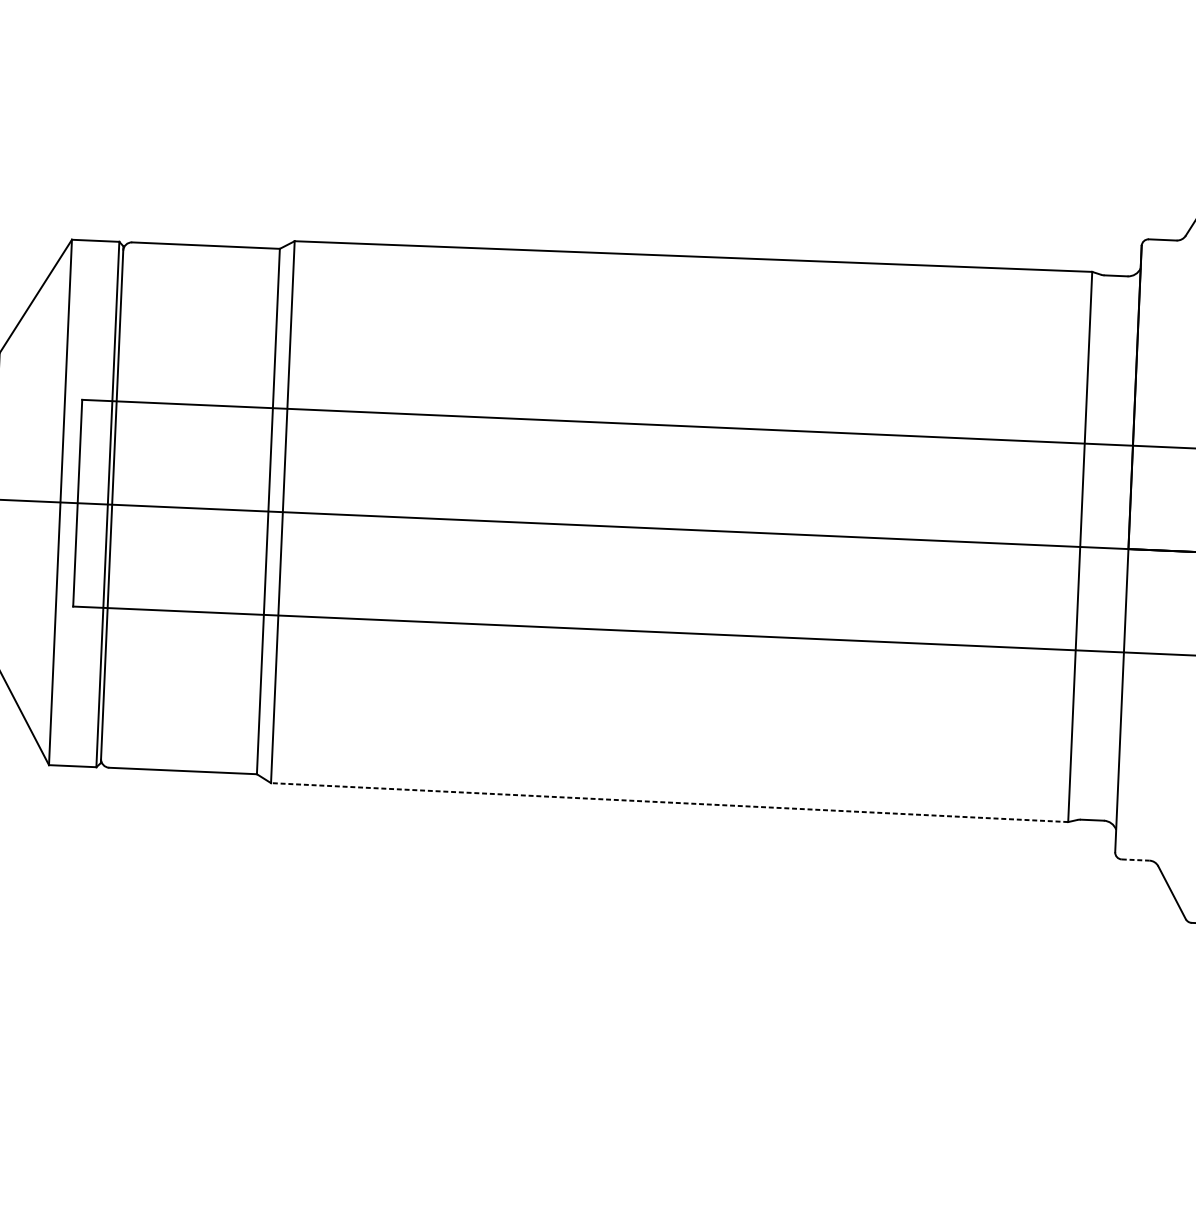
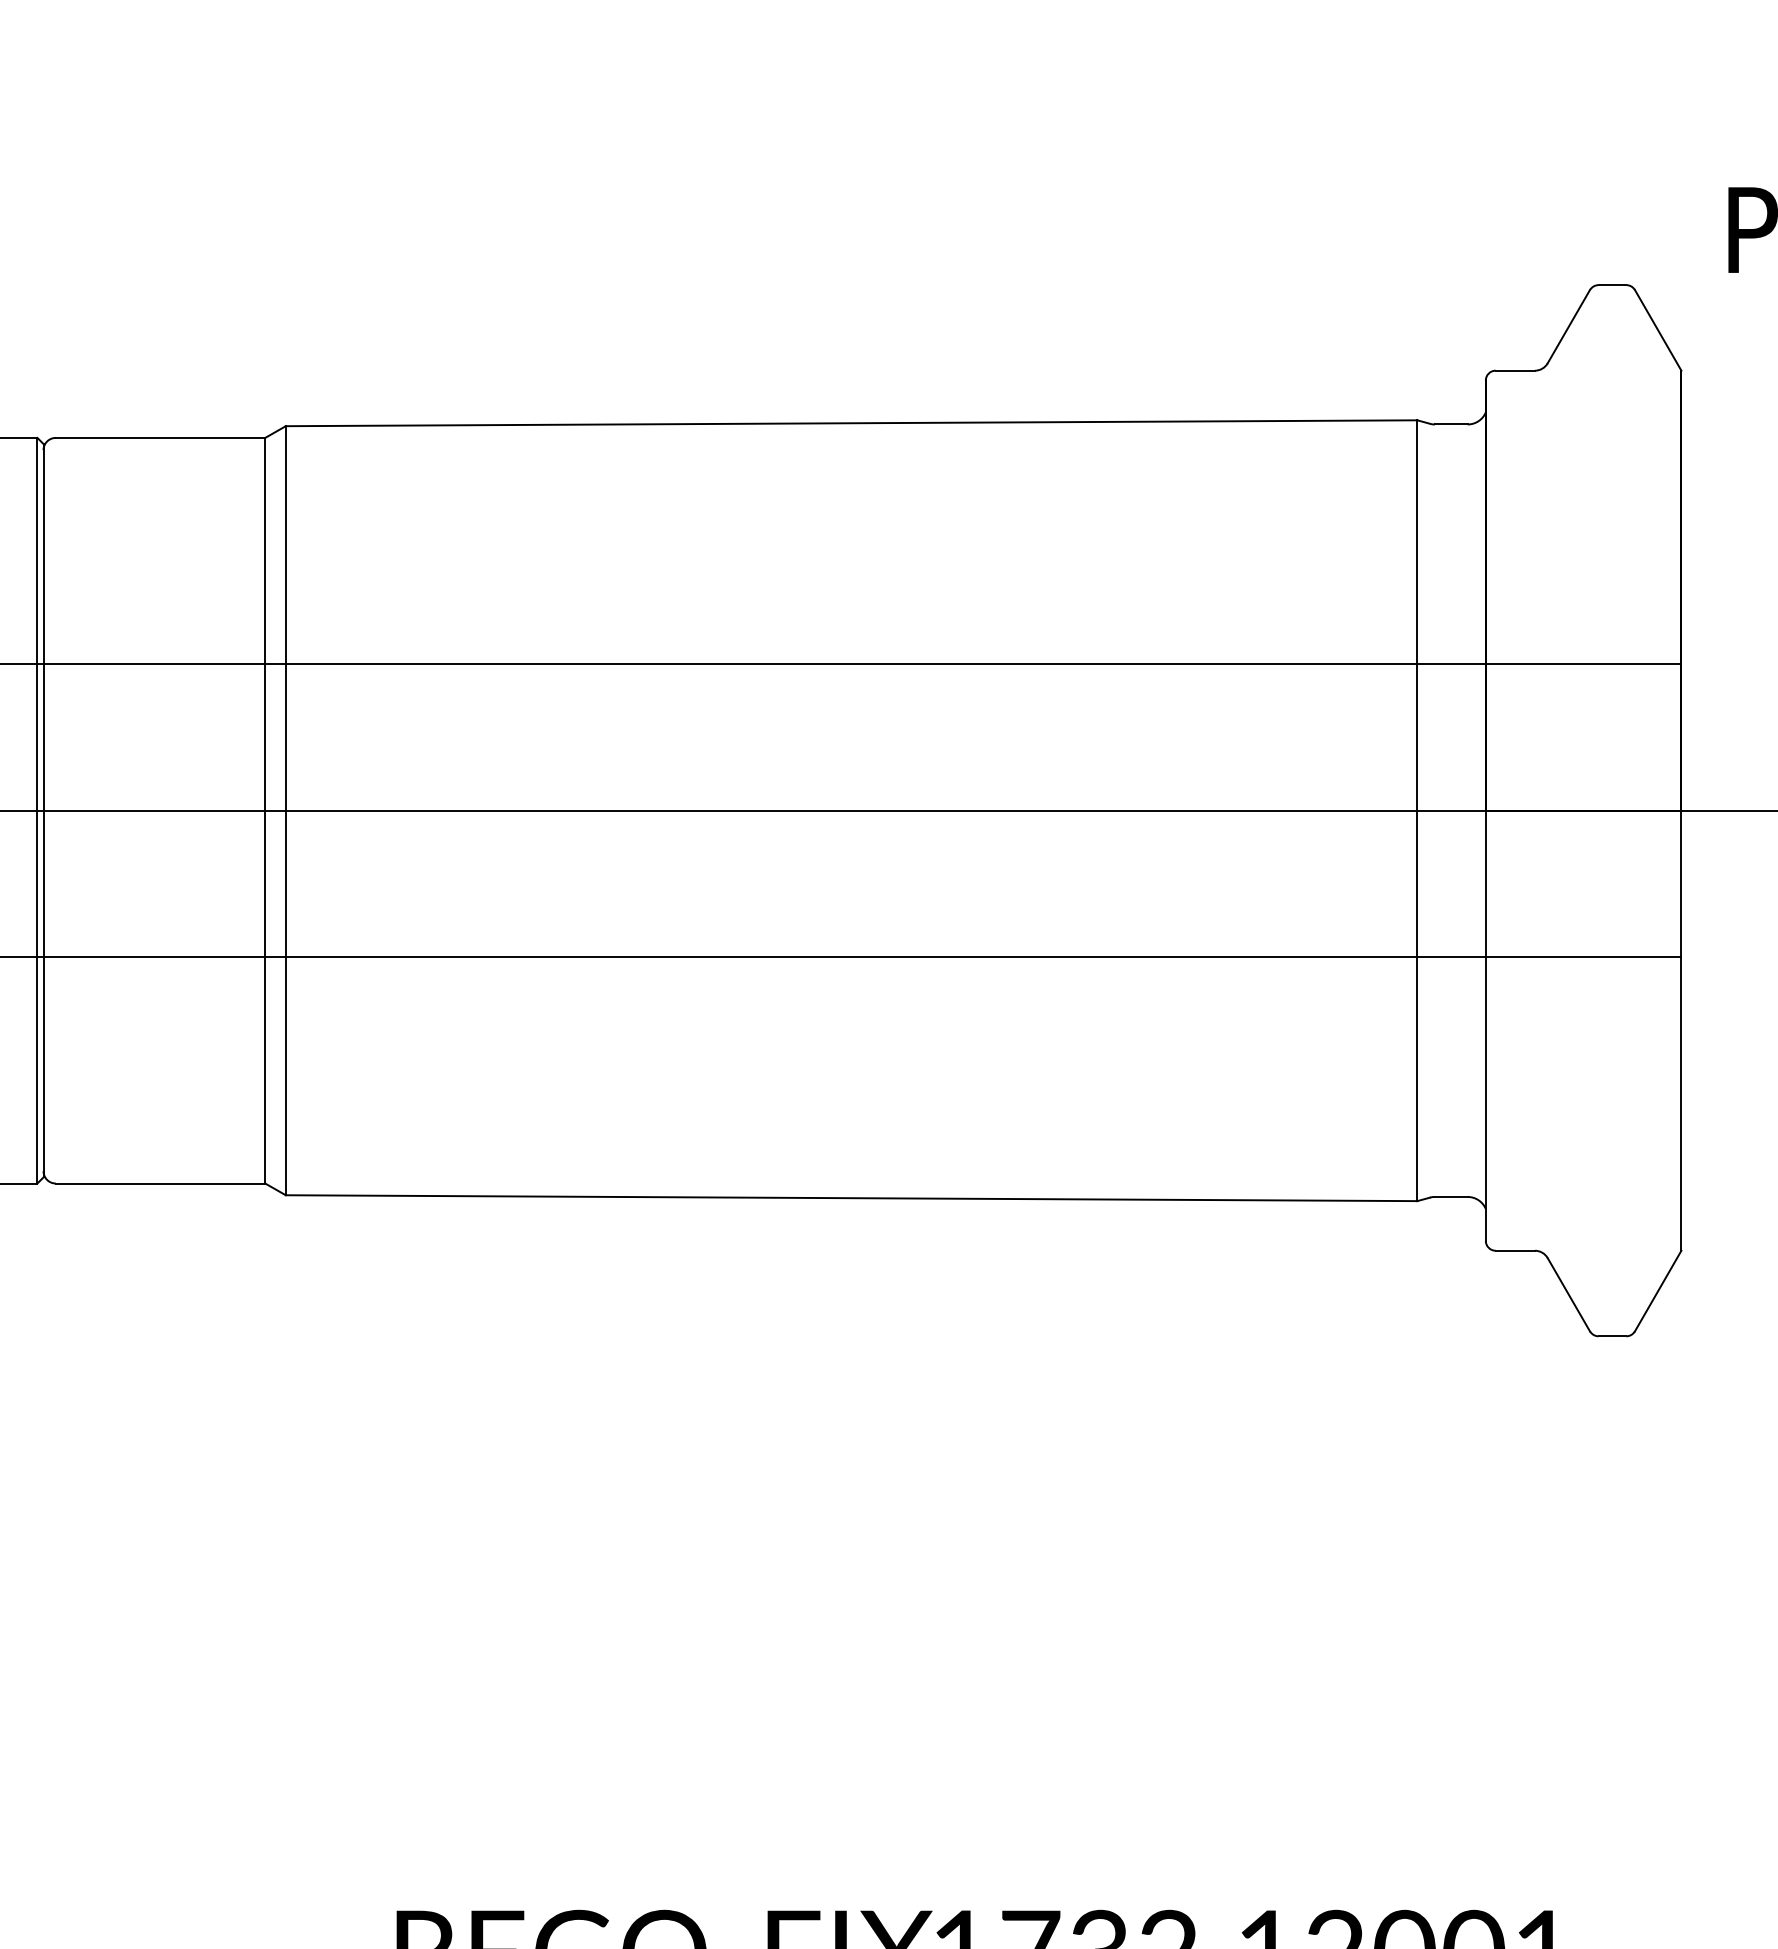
line: (669, 802) -> (851, 1198), dashed -> solid
line: (1135, 859) -> (1515, 1250), dashed -> solid

